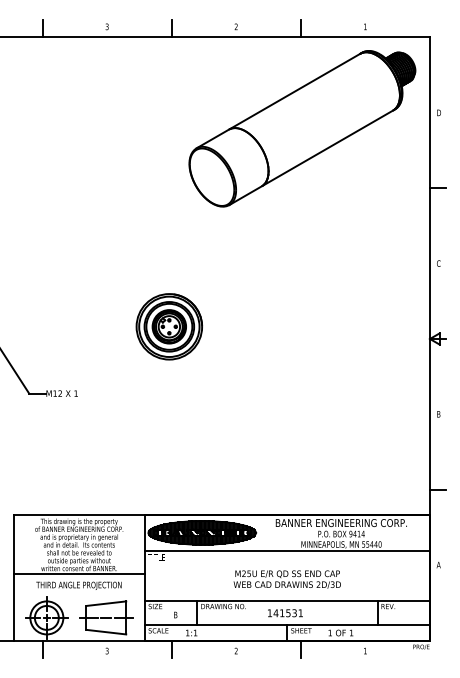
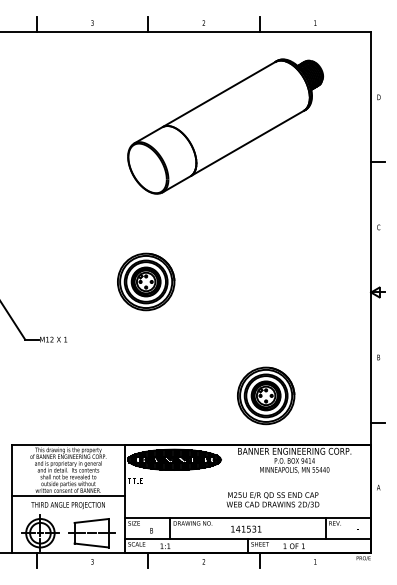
part: (302, 128) -> (225, 126), moved
part: (307, 458) -> (265, 395), added
line: (286, 550) -> (247, 475), removed
text: (286, 579) -> (272, 500), moved

